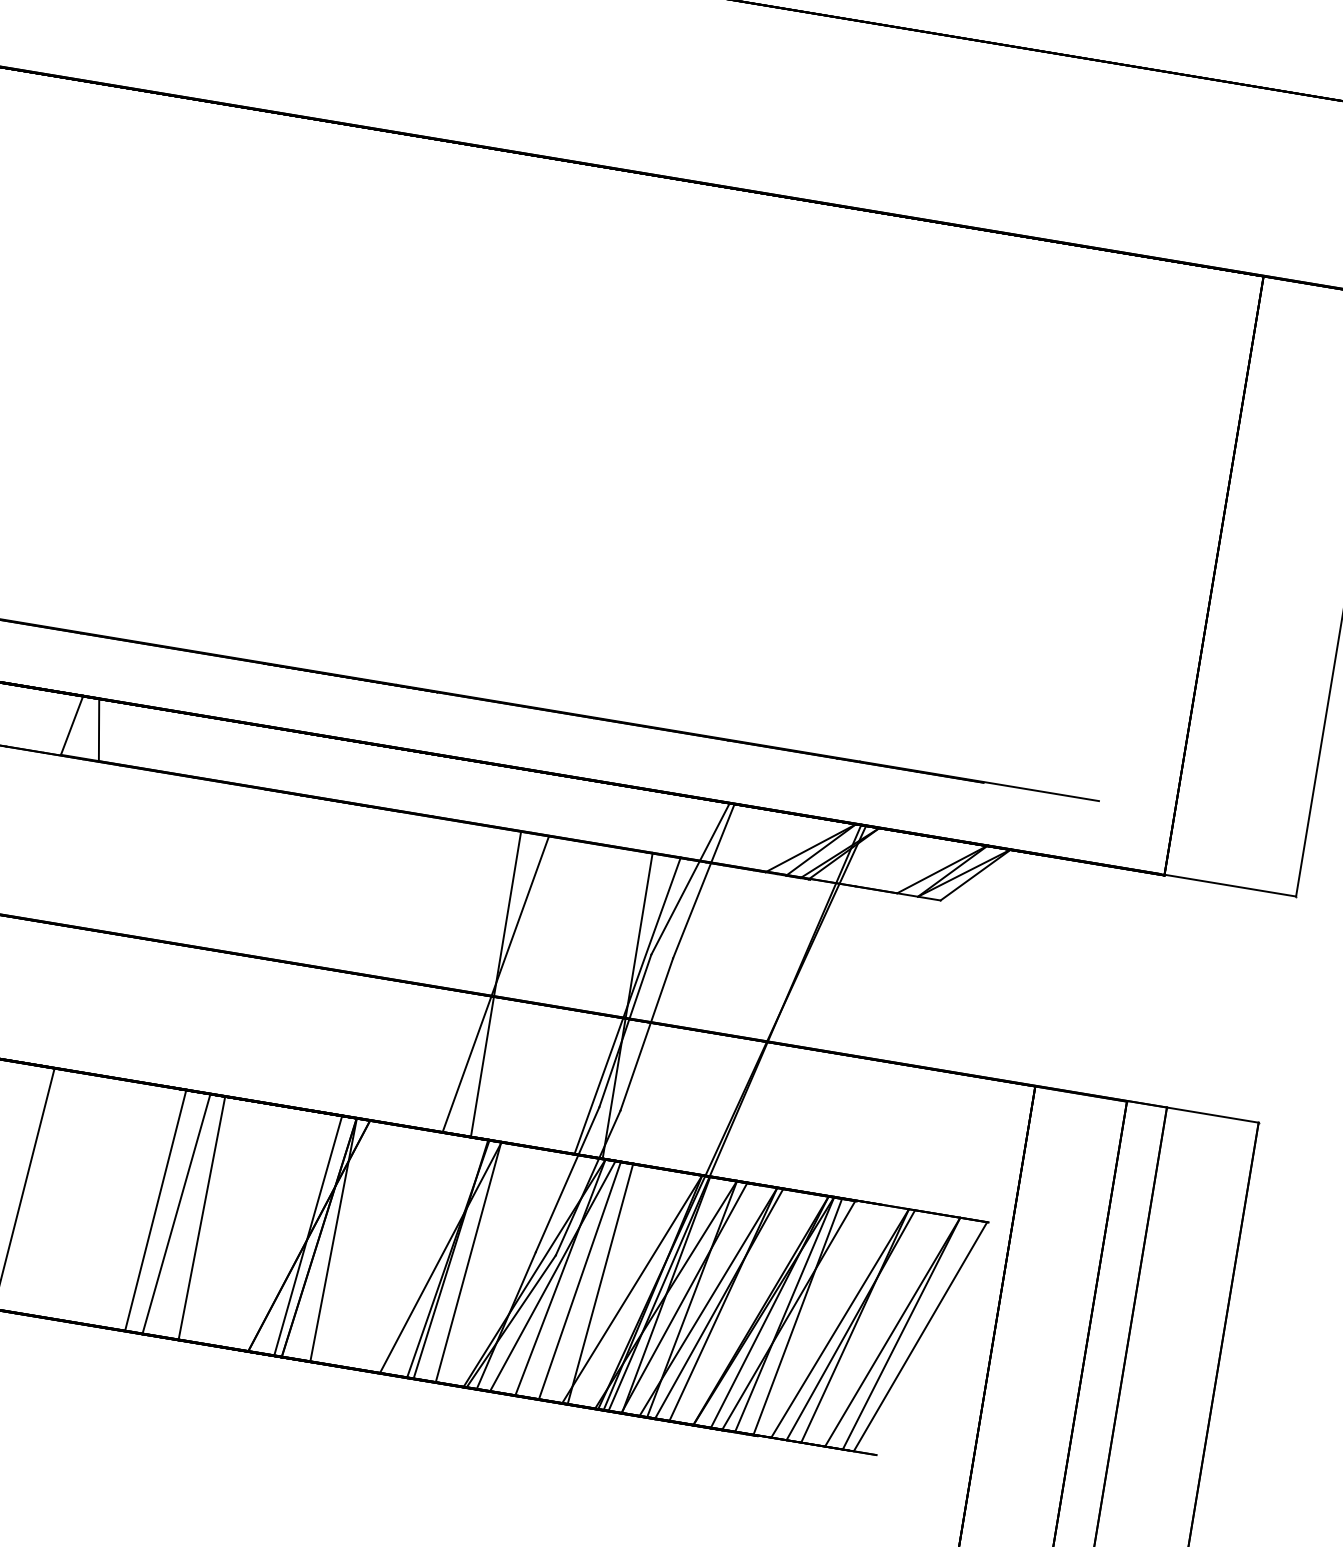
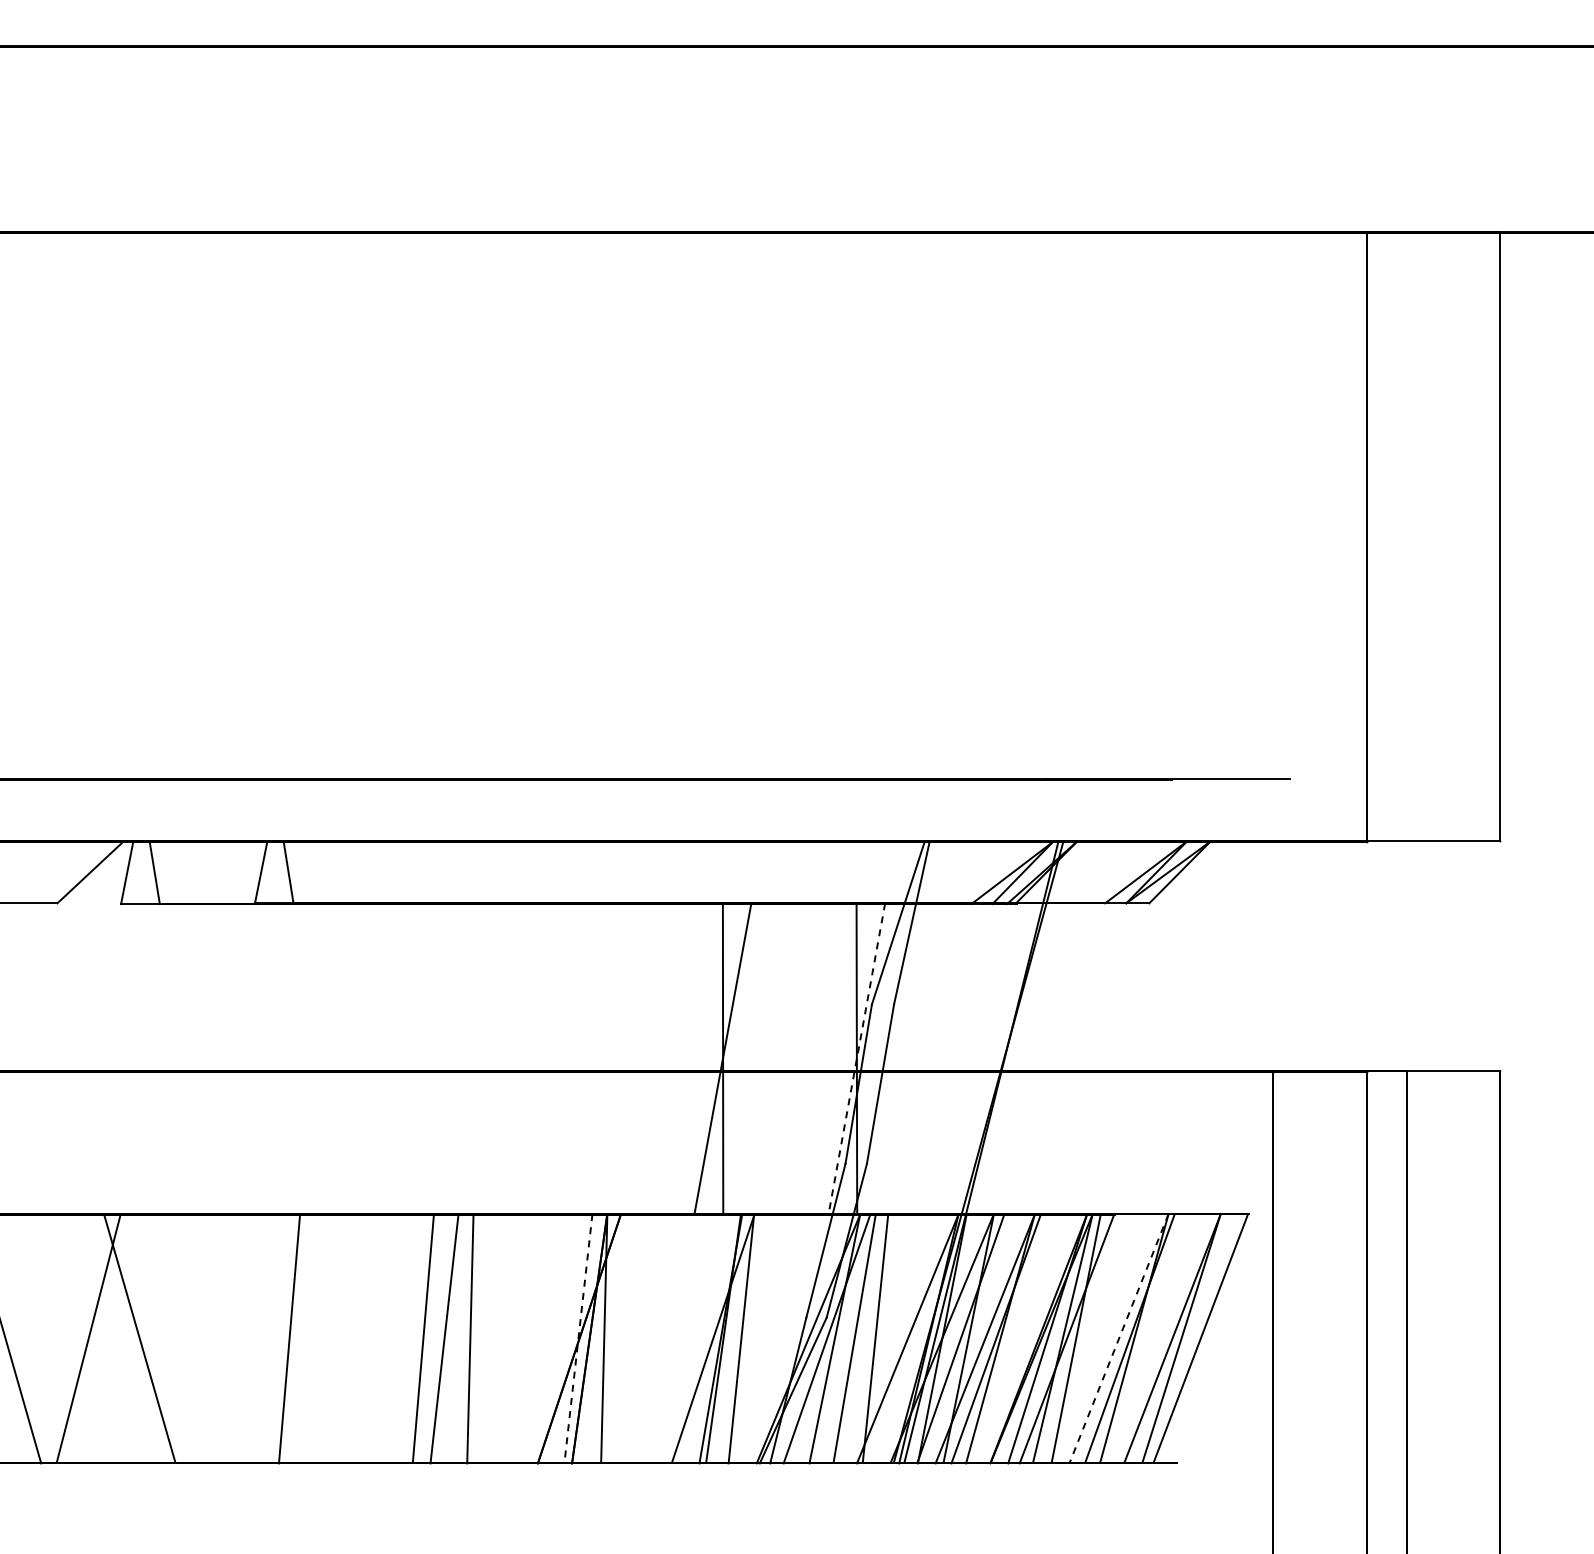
line: (627, 1005) -> (856, 1058), solid -> dashed
line: (308, 1235) -> (578, 1338), solid -> dashed
line: (840, 1323) -> (1119, 1338), solid -> dashed

